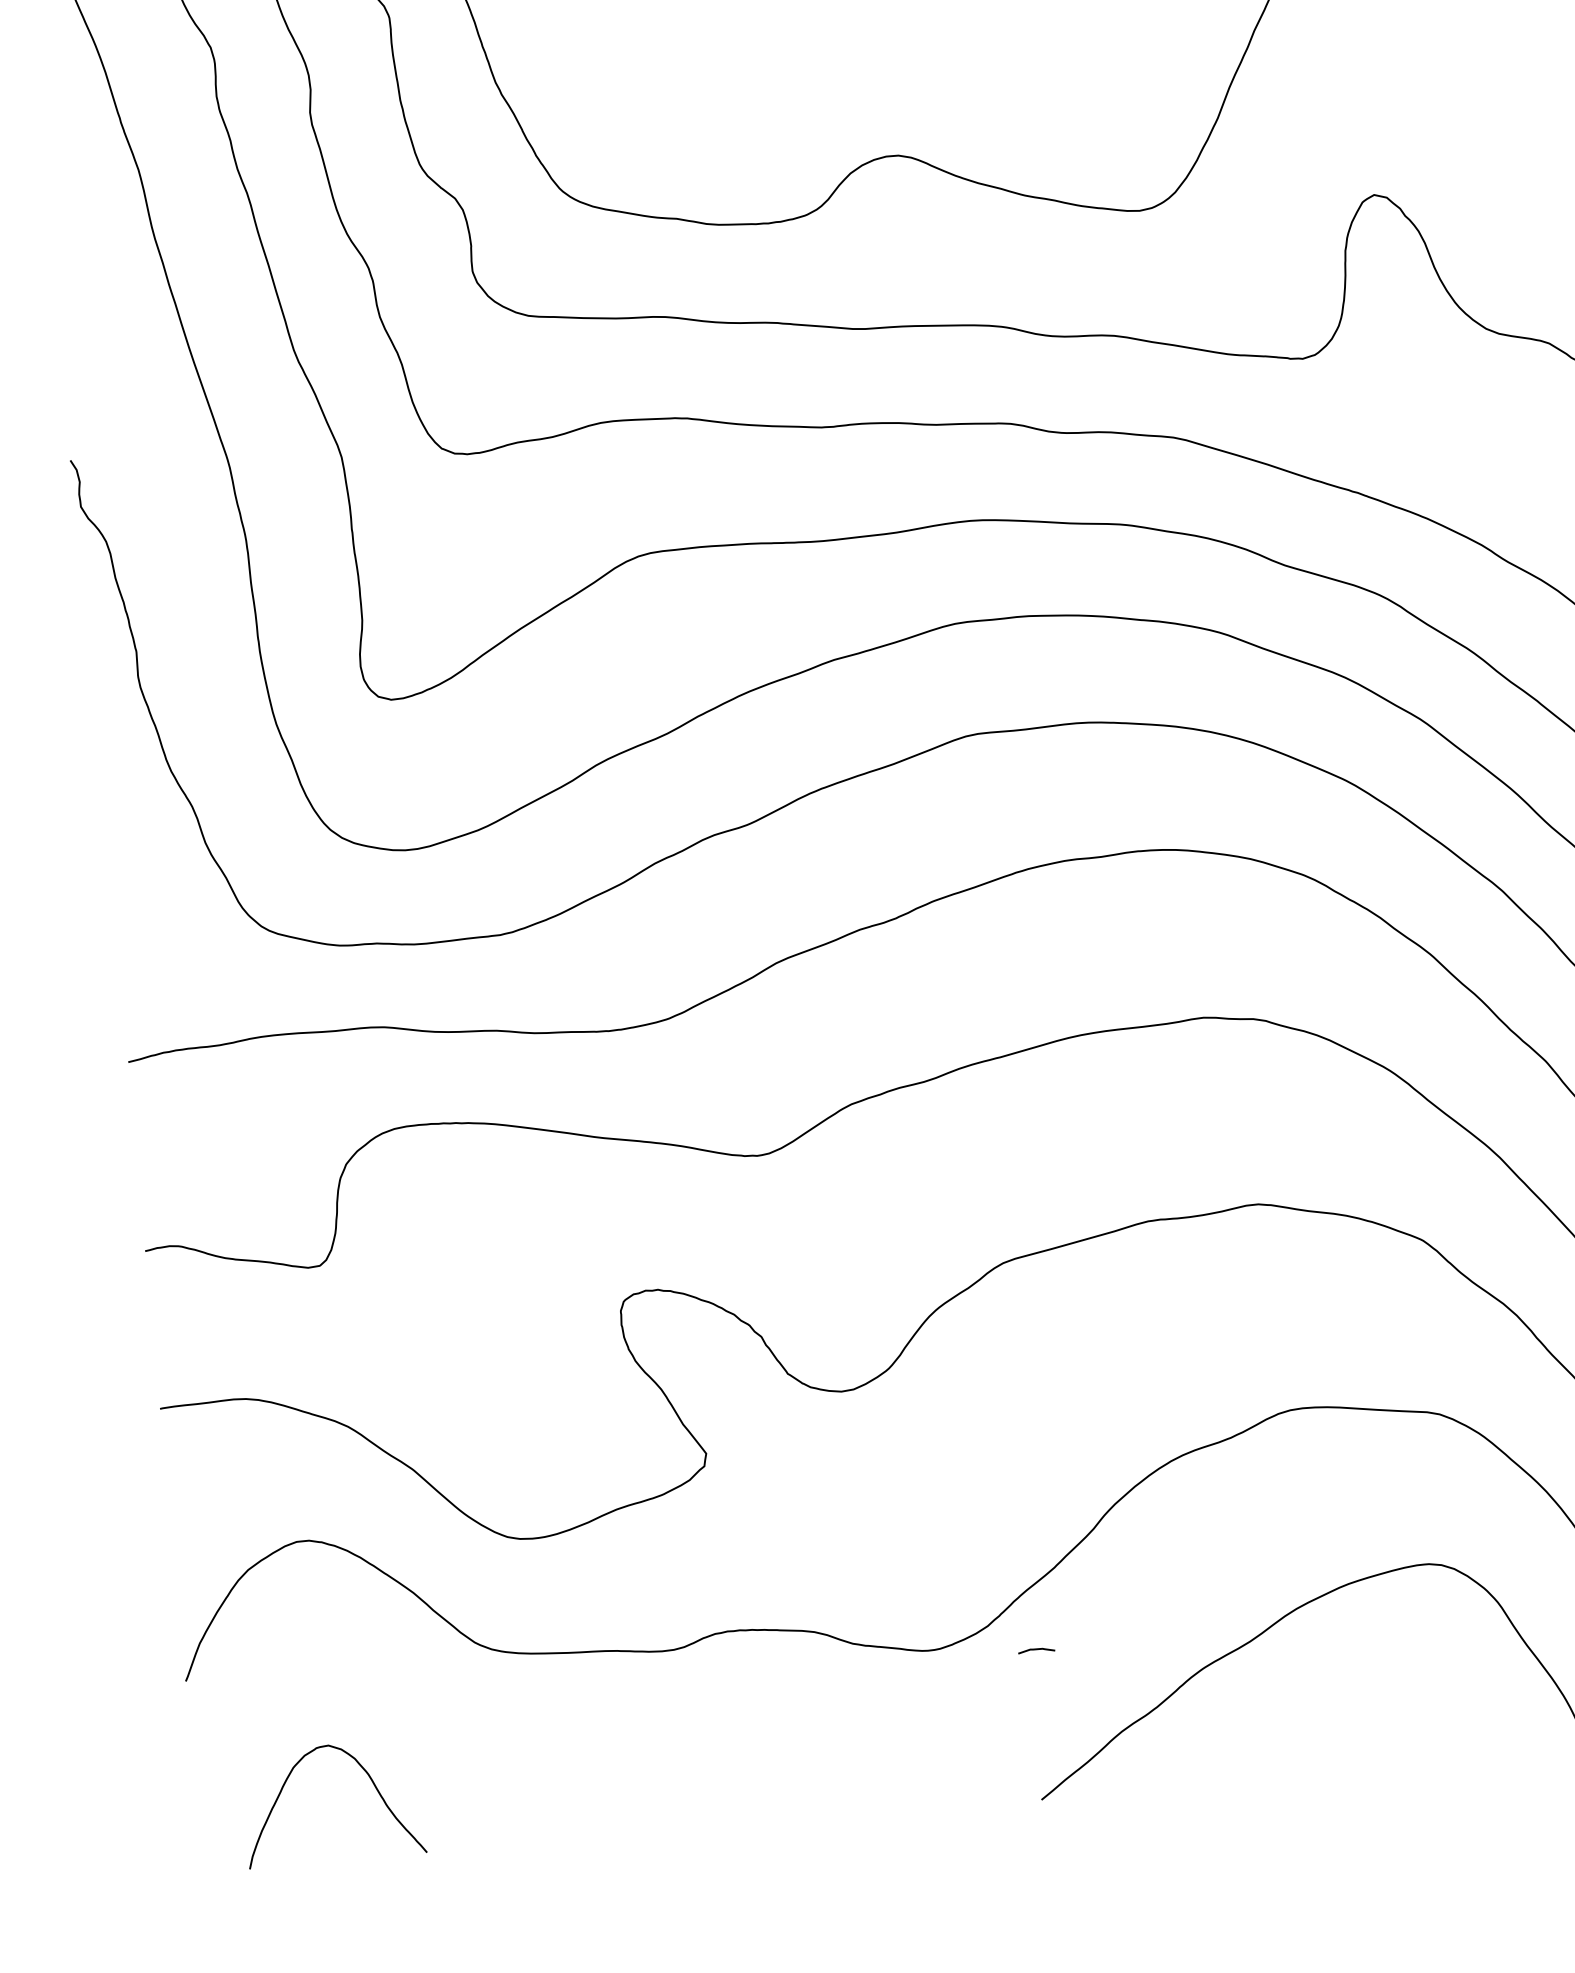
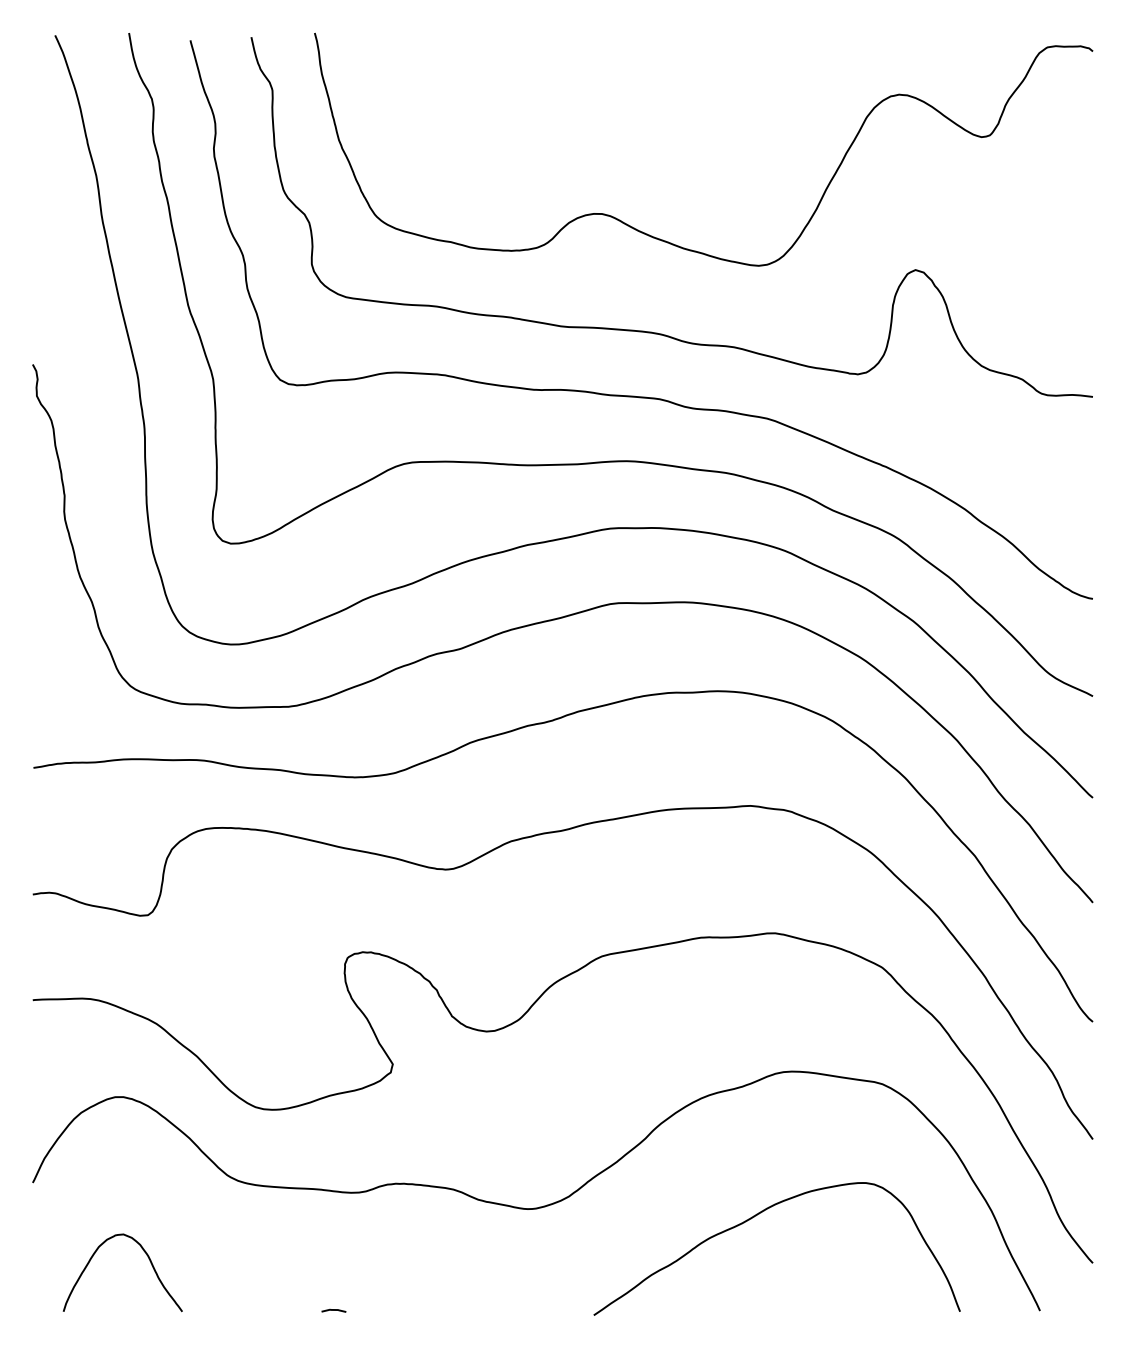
curve: (1035, 1650) -> (333, 1310), moved

